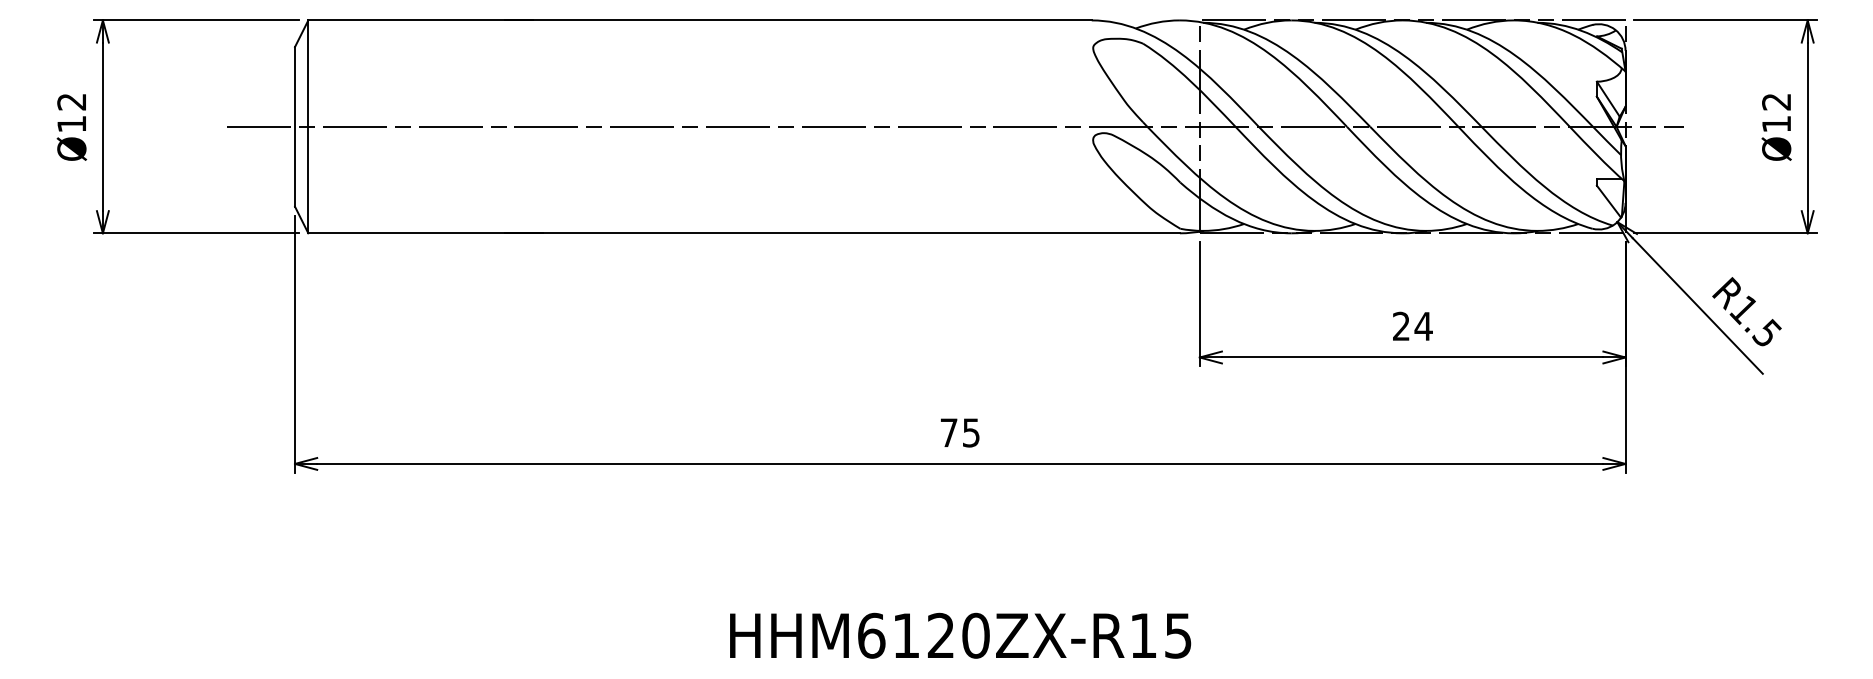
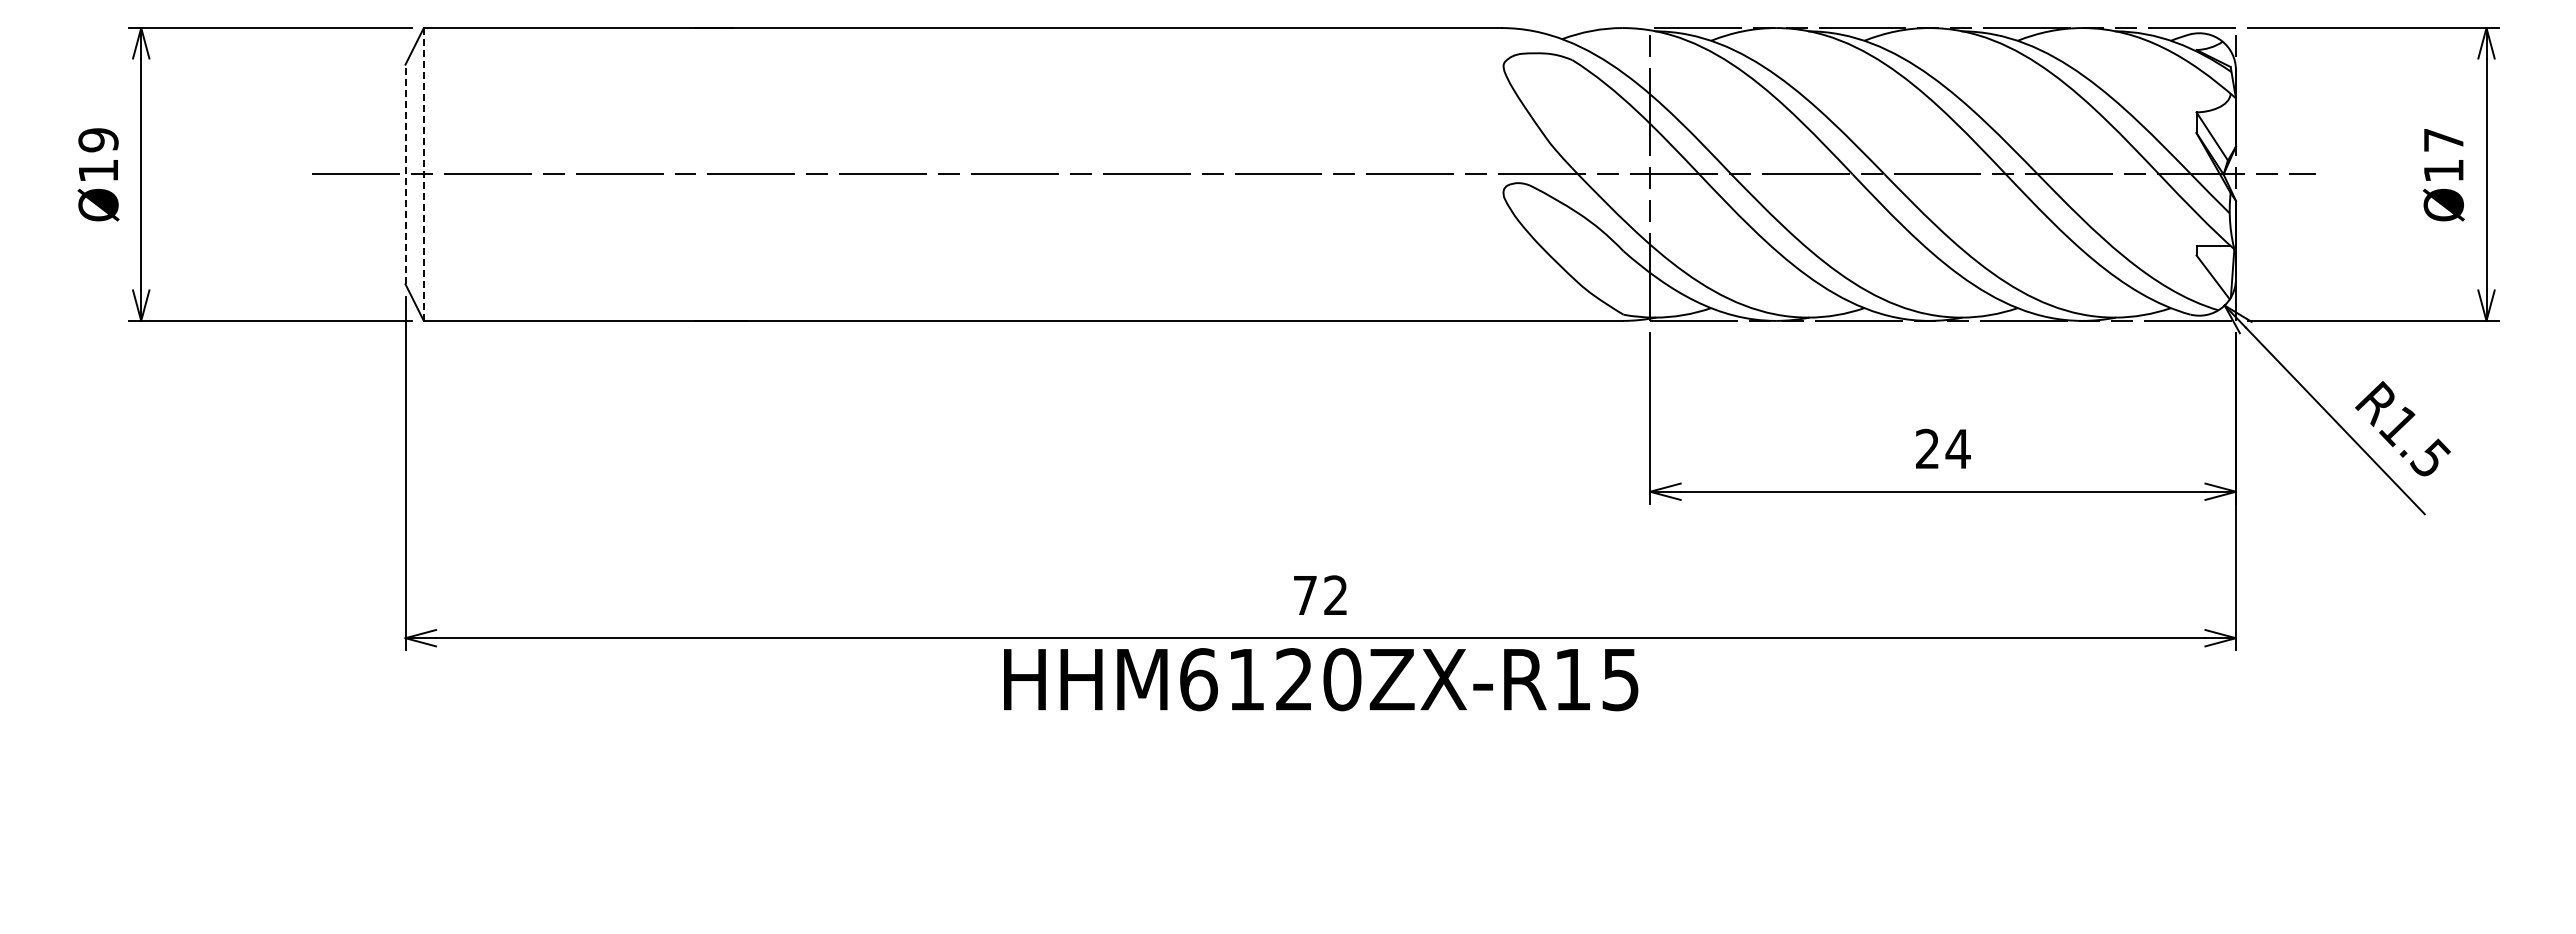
text: (71, 102) -> (98, 140), Ø12 -> Ø19
text: (1776, 102) -> (2443, 140), Ø12 -> Ø17
line: (295, 126) -> (405, 174), solid -> dashed
line: (308, 126) -> (423, 173), solid -> dashed
text: (971, 432) -> (1335, 595), 75 -> 72
text: (960, 635) -> (1321, 679), moved

